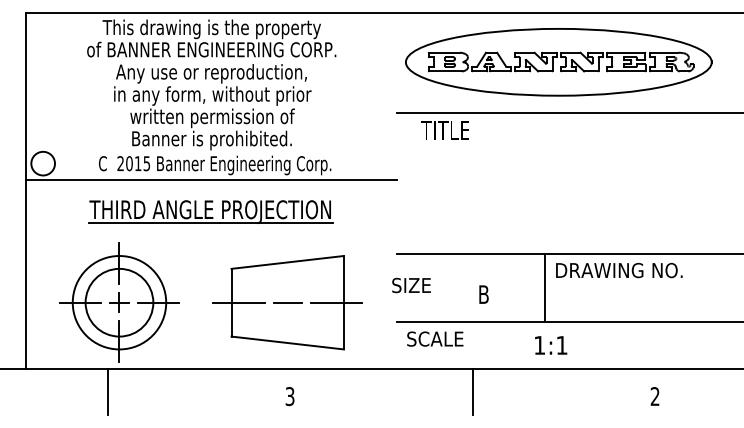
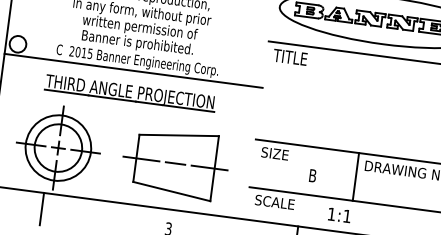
text: (444, 130) -> (289, 57), moved
text: (411, 285) -> (275, 153), moved
text: (551, 345) -> (339, 215), moved

